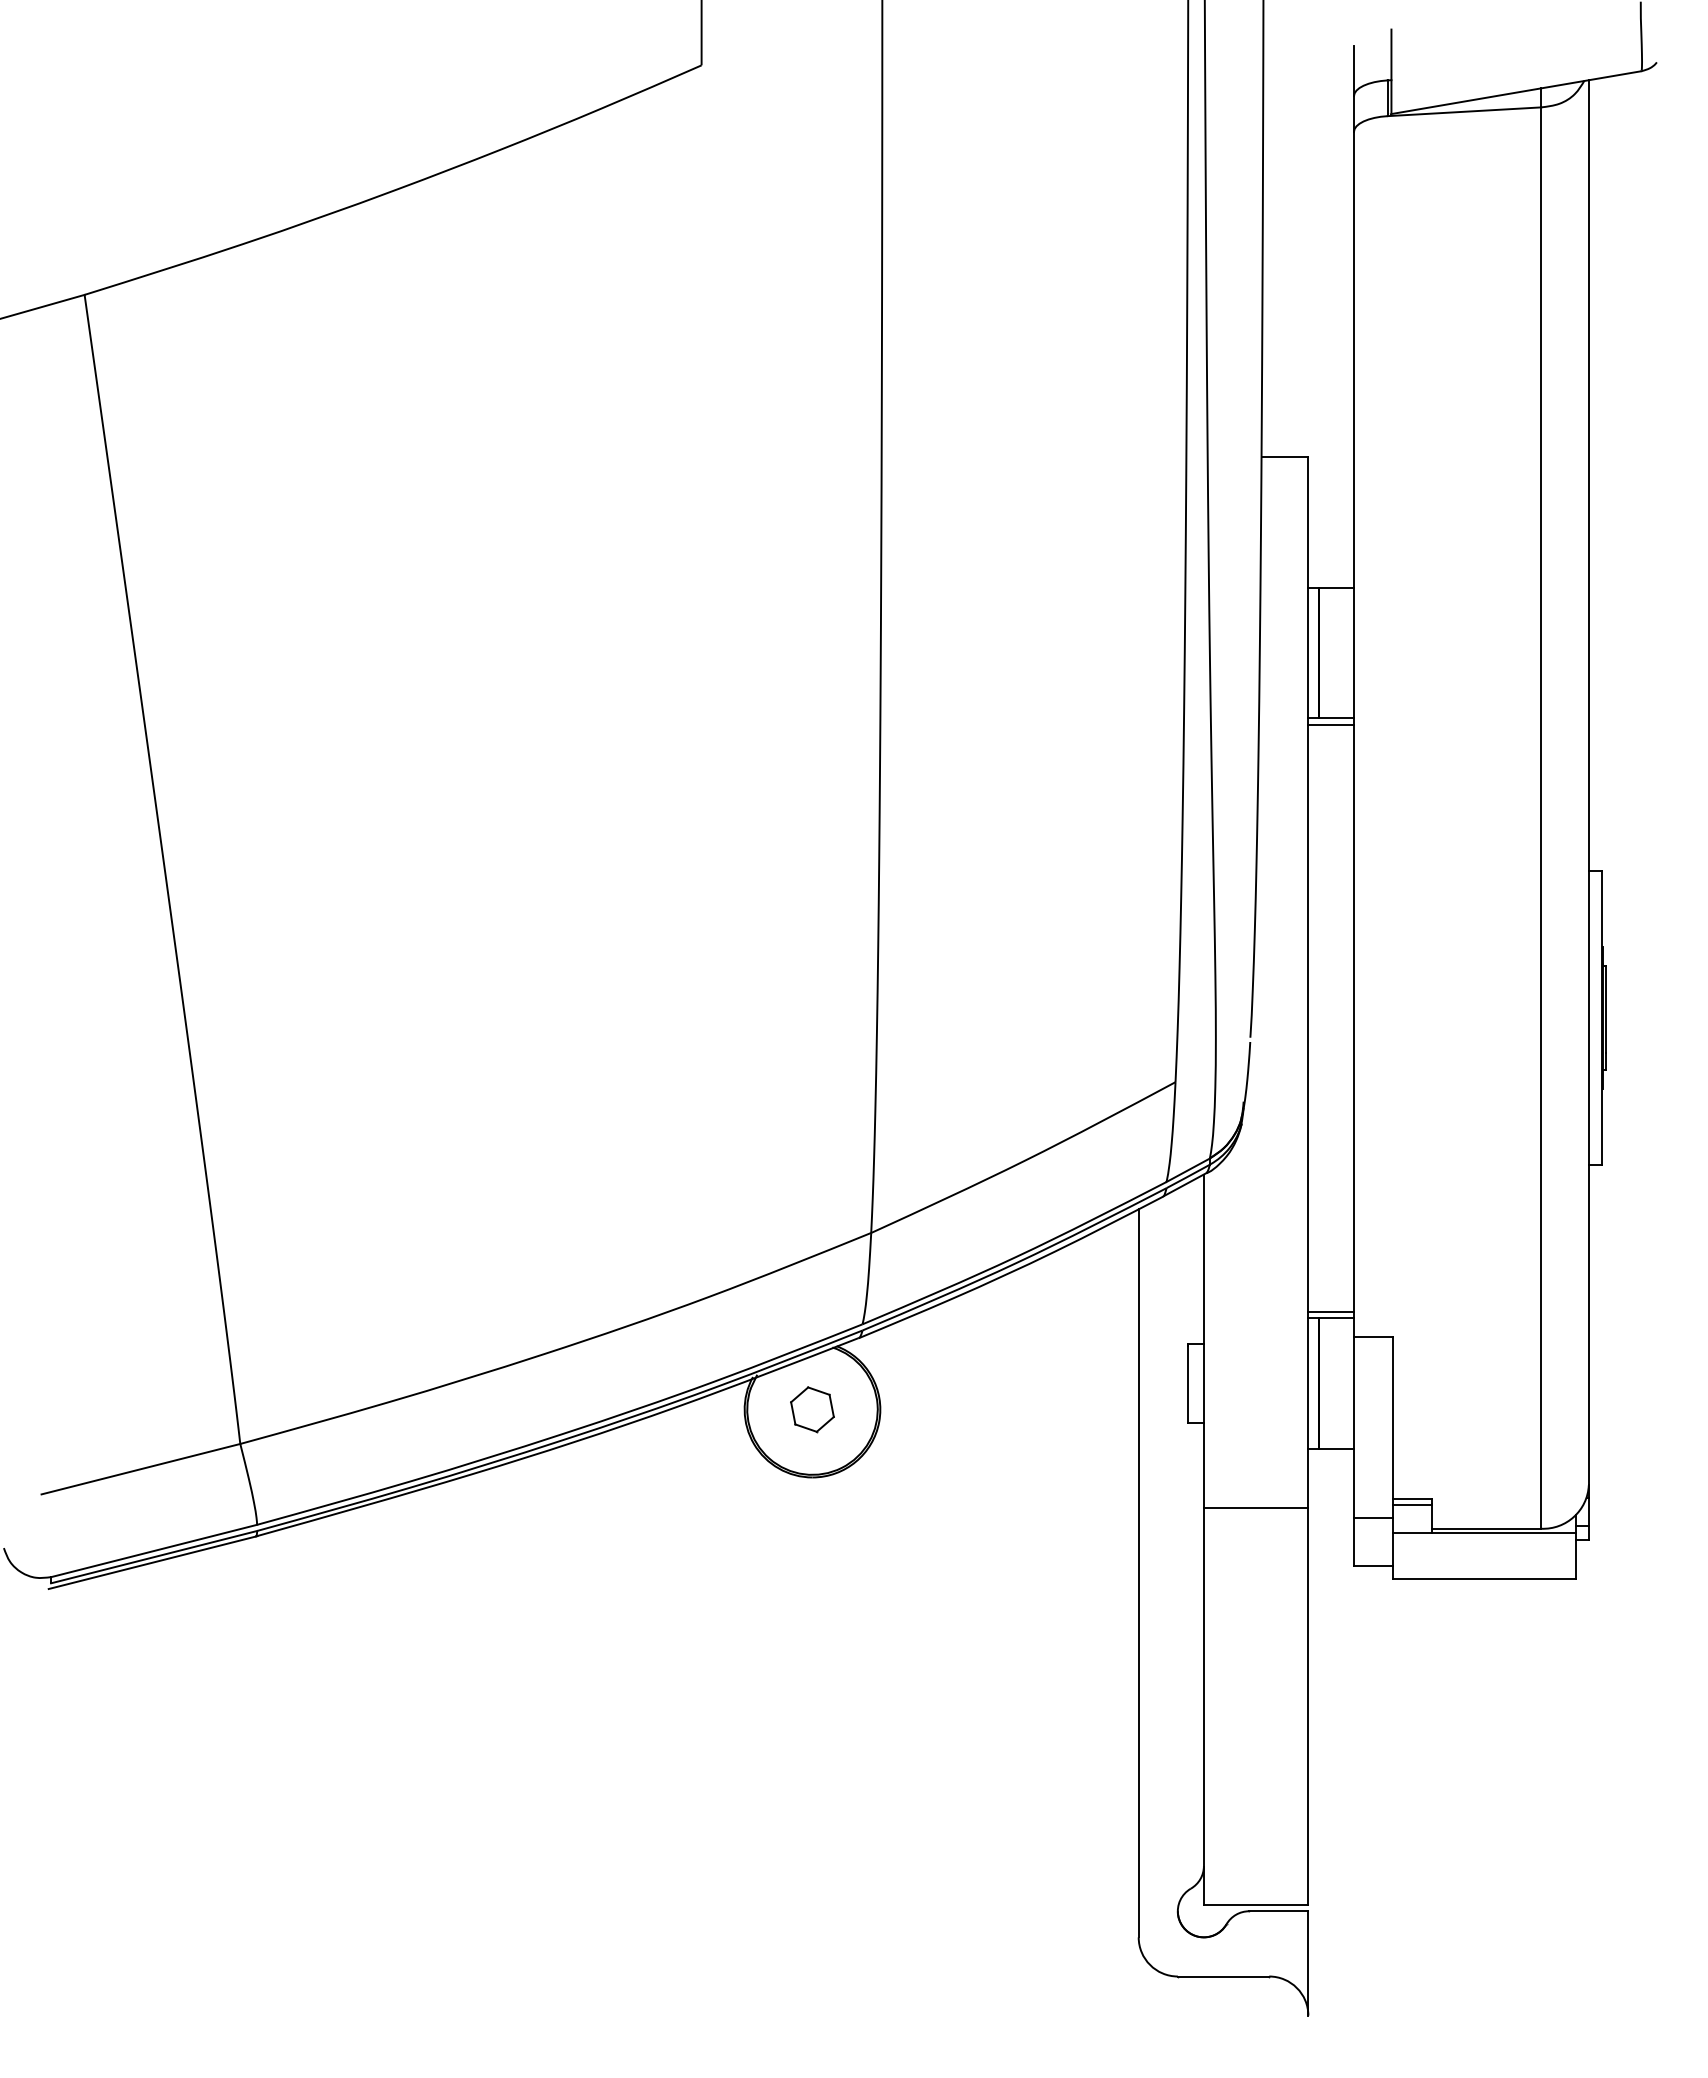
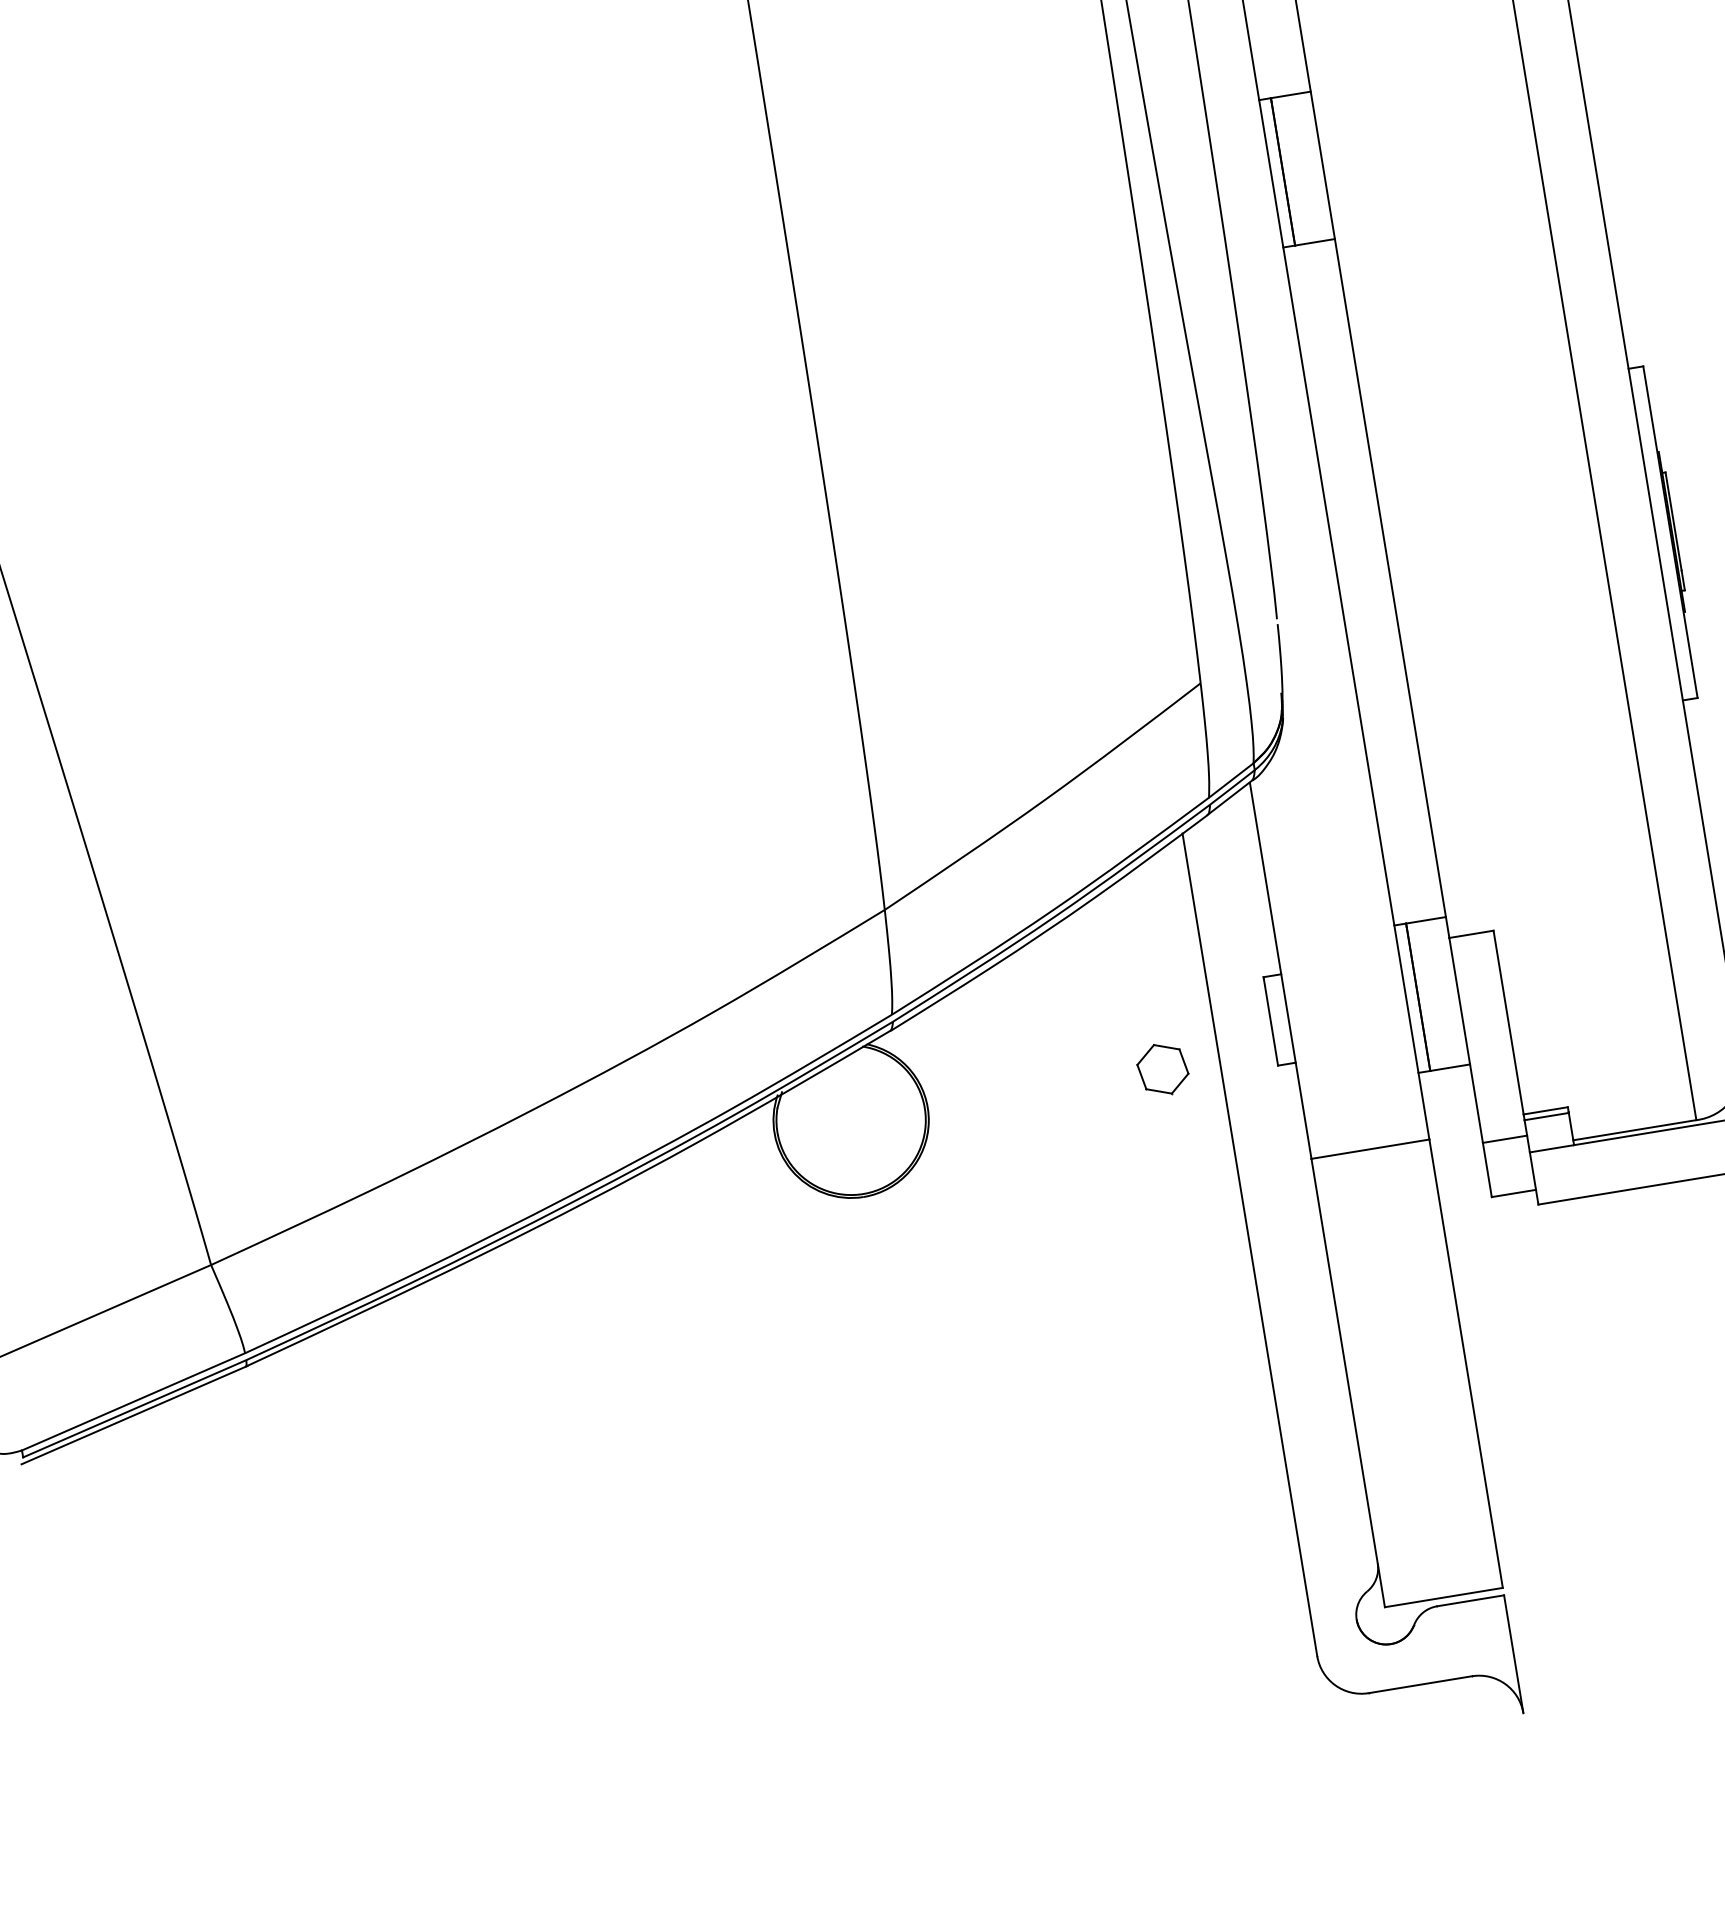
line: (1330, 724) -> (1309, 250), removed
line: (1330, 1311) -> (1418, 913), removed
part: (812, 1409) -> (1162, 1069), moved

